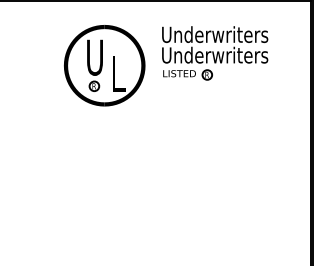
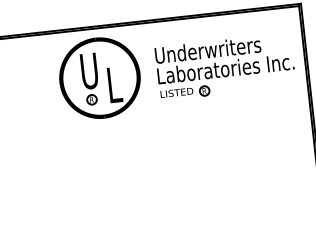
text: (230, 54) -> (225, 68), Underwriters -> Laboratories Inc.
part: (104, 65) -> (99, 77), moved

